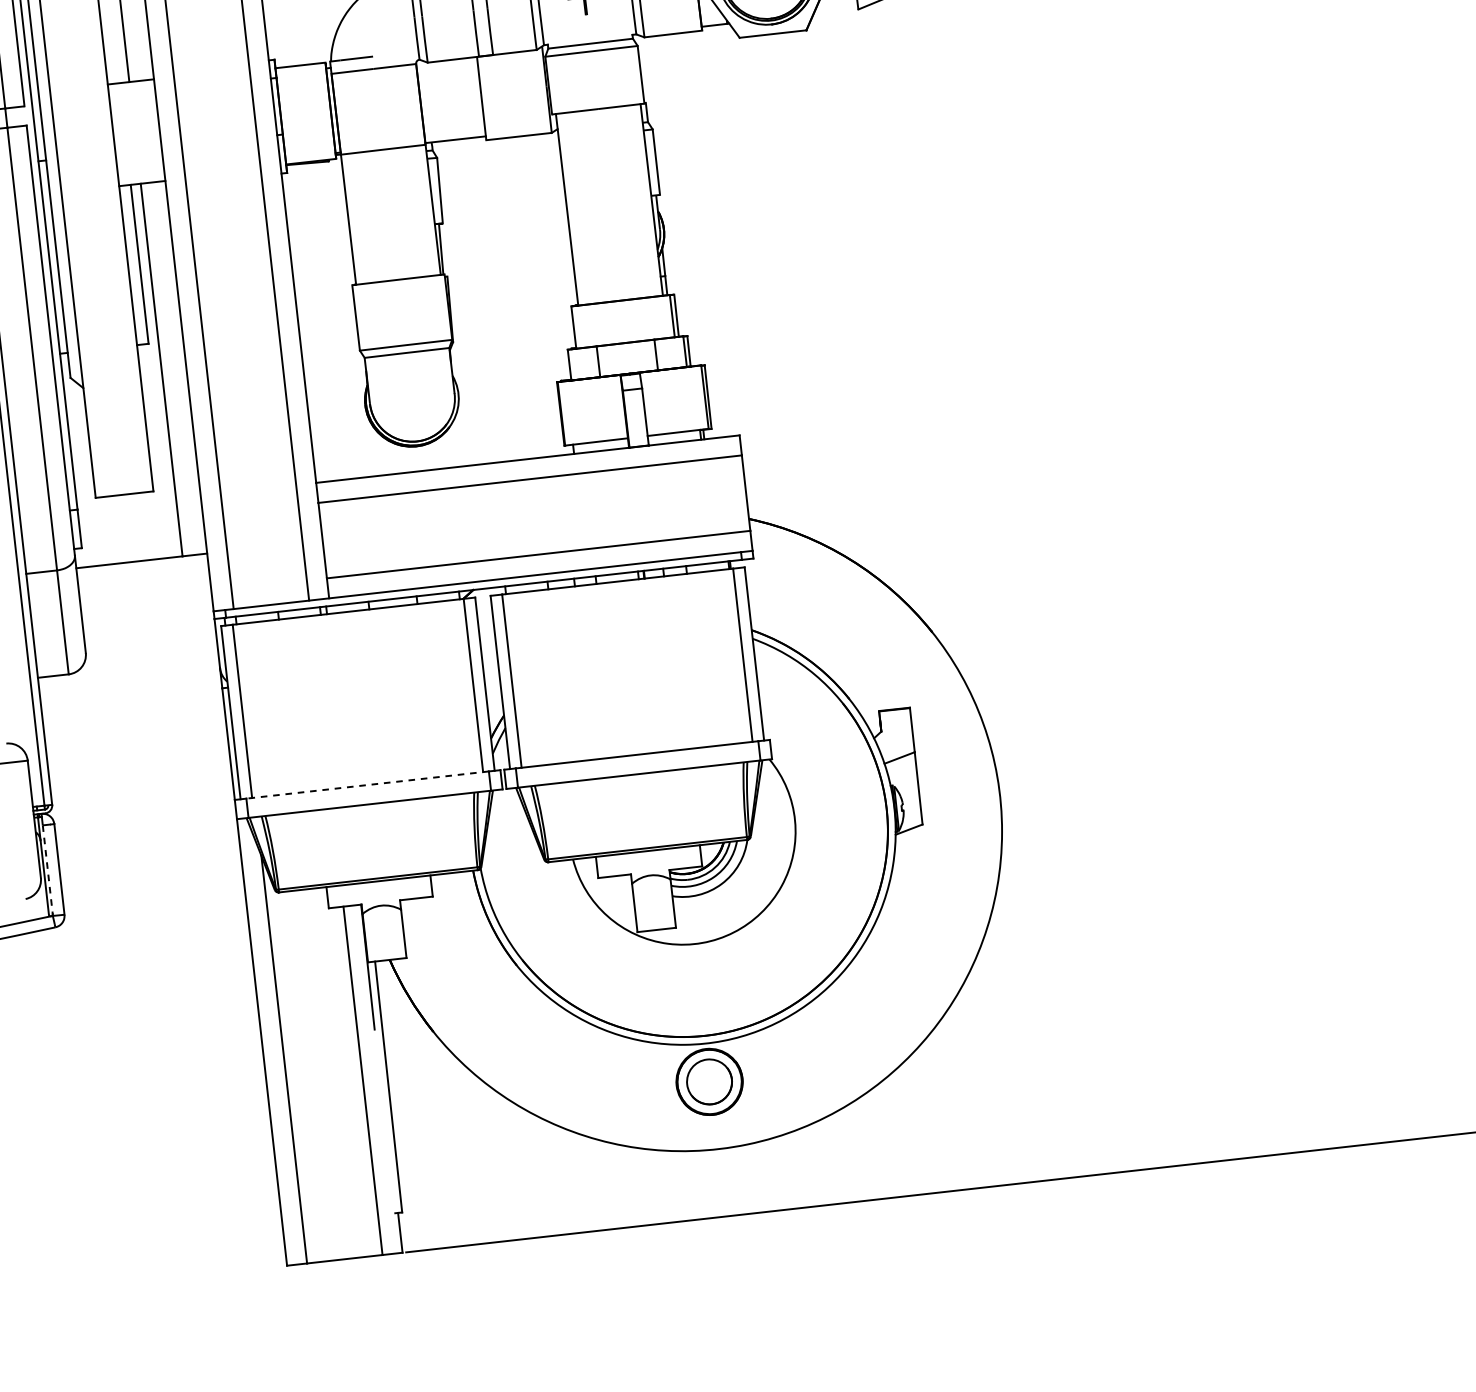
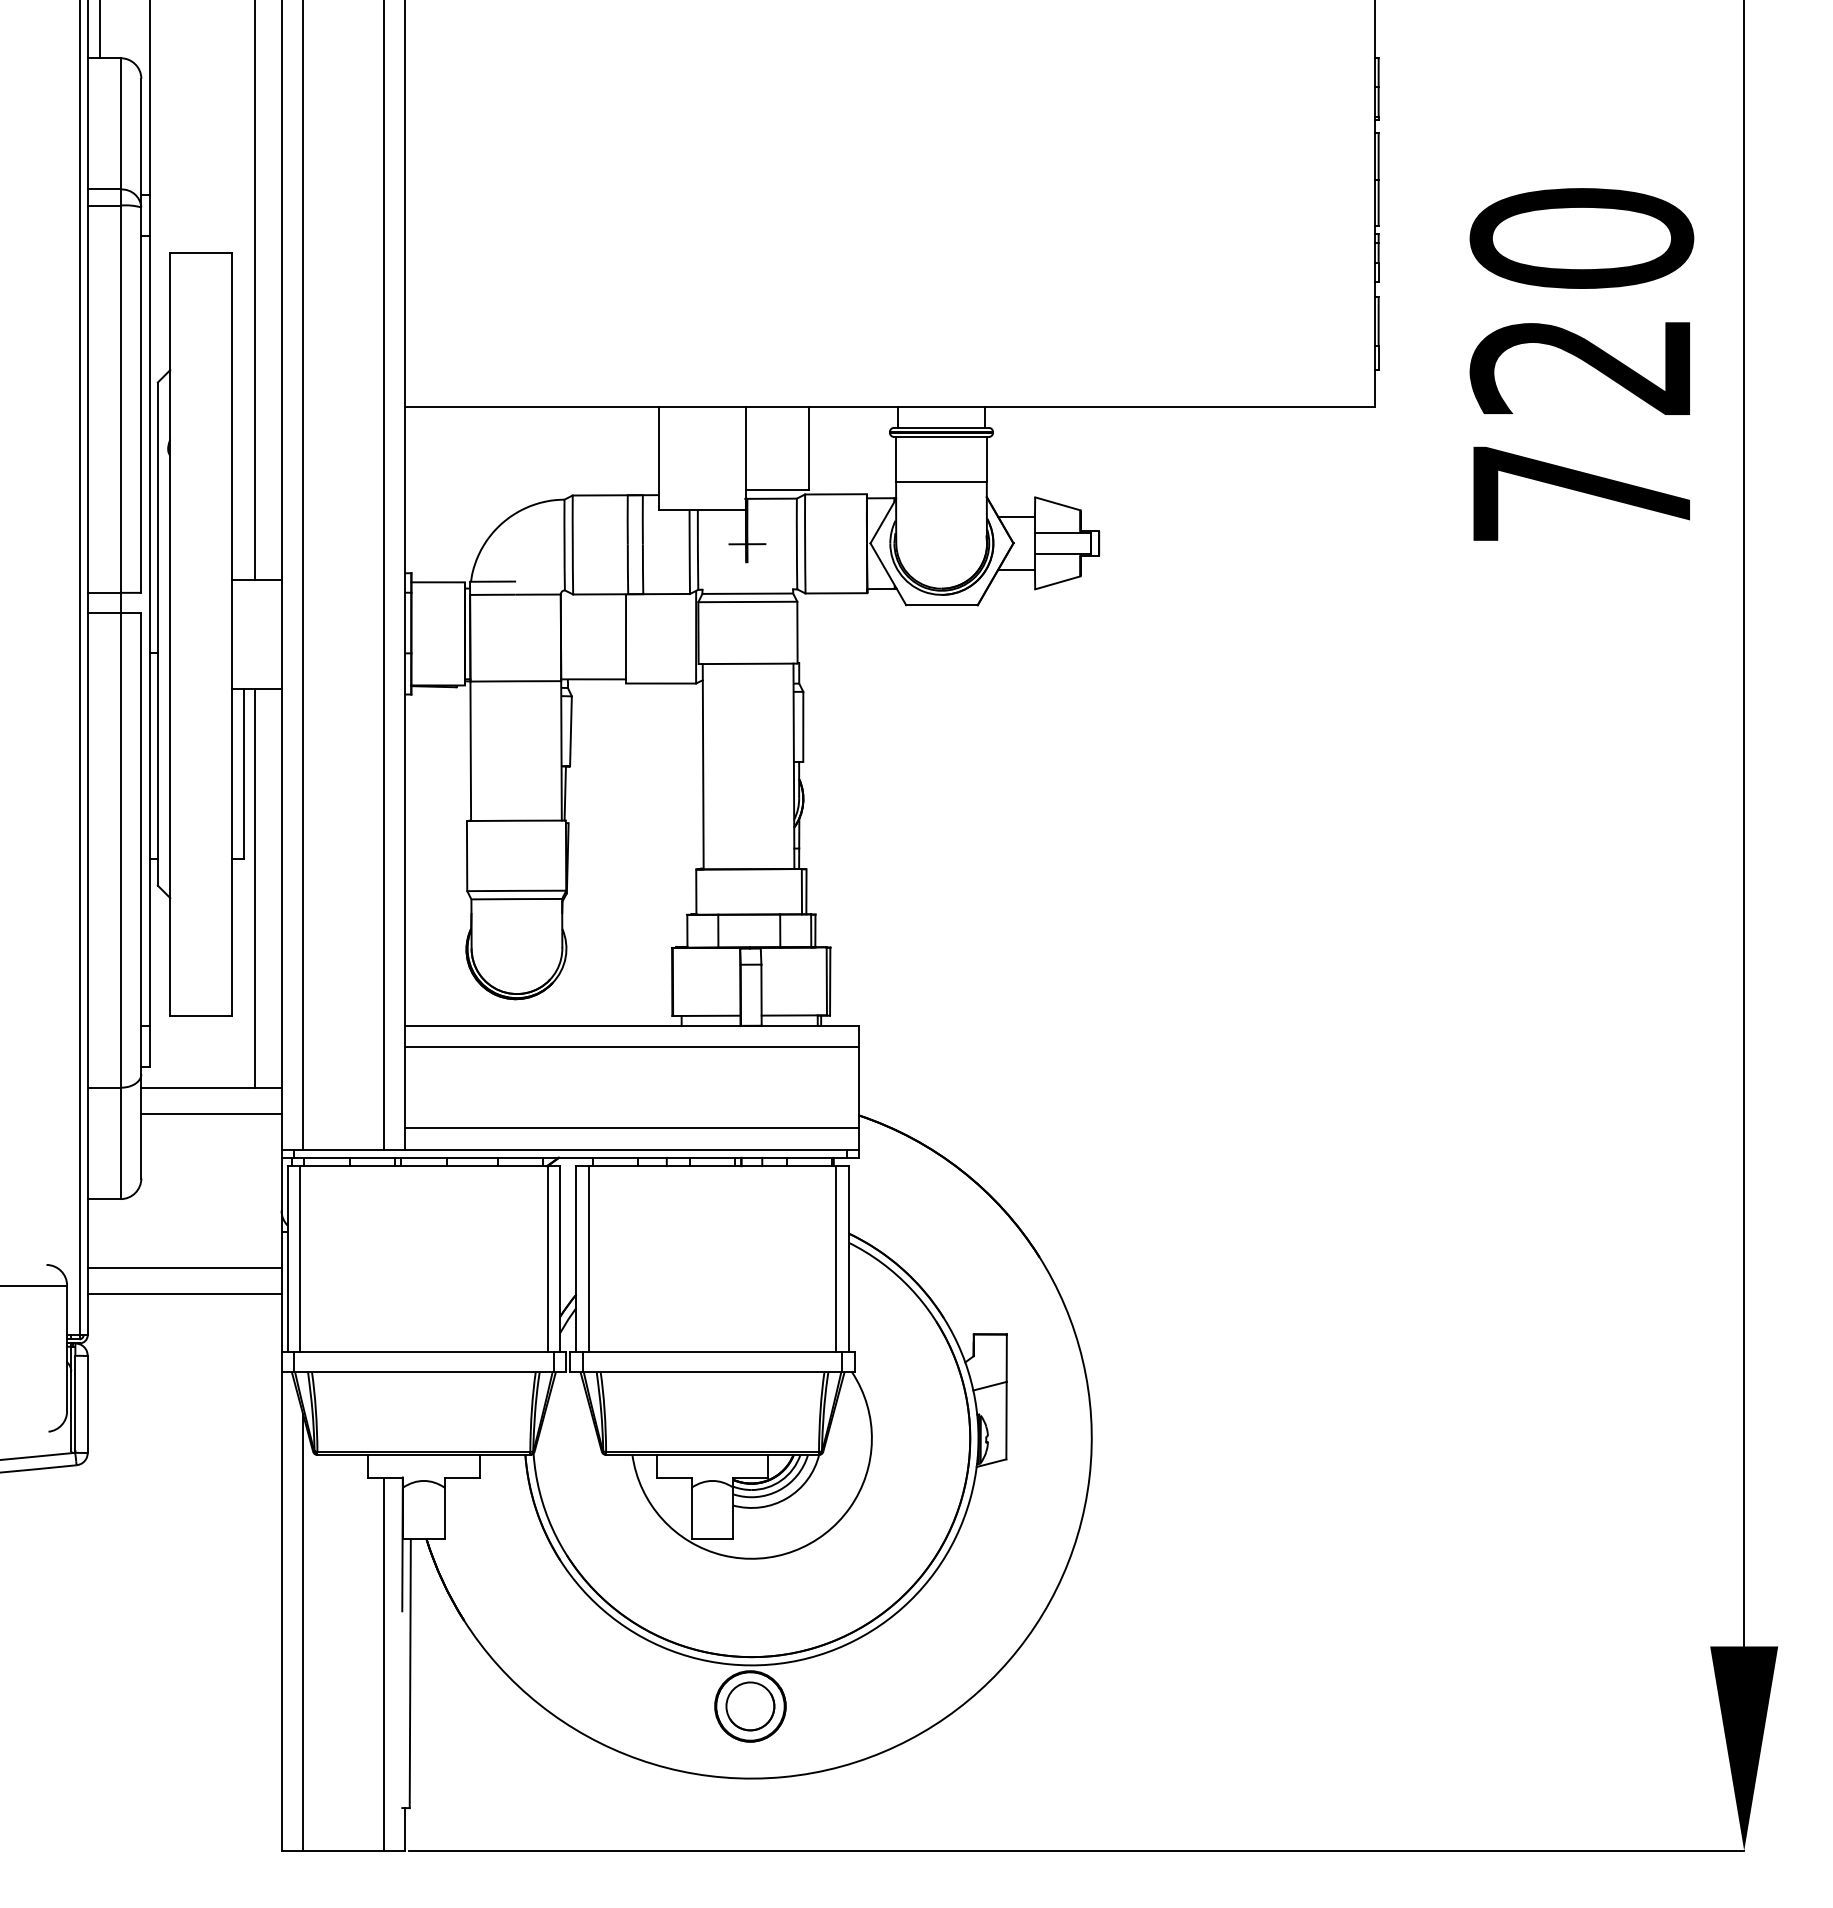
line: (144, 585) -> (211, 1114), added
line: (135, 731) -> (184, 1267), added
line: (138, 755) -> (184, 1293), added
line: (367, 784) -> (423, 1351), dashed -> solid
line: (47, 869) -> (75, 1403), dashed -> solid

